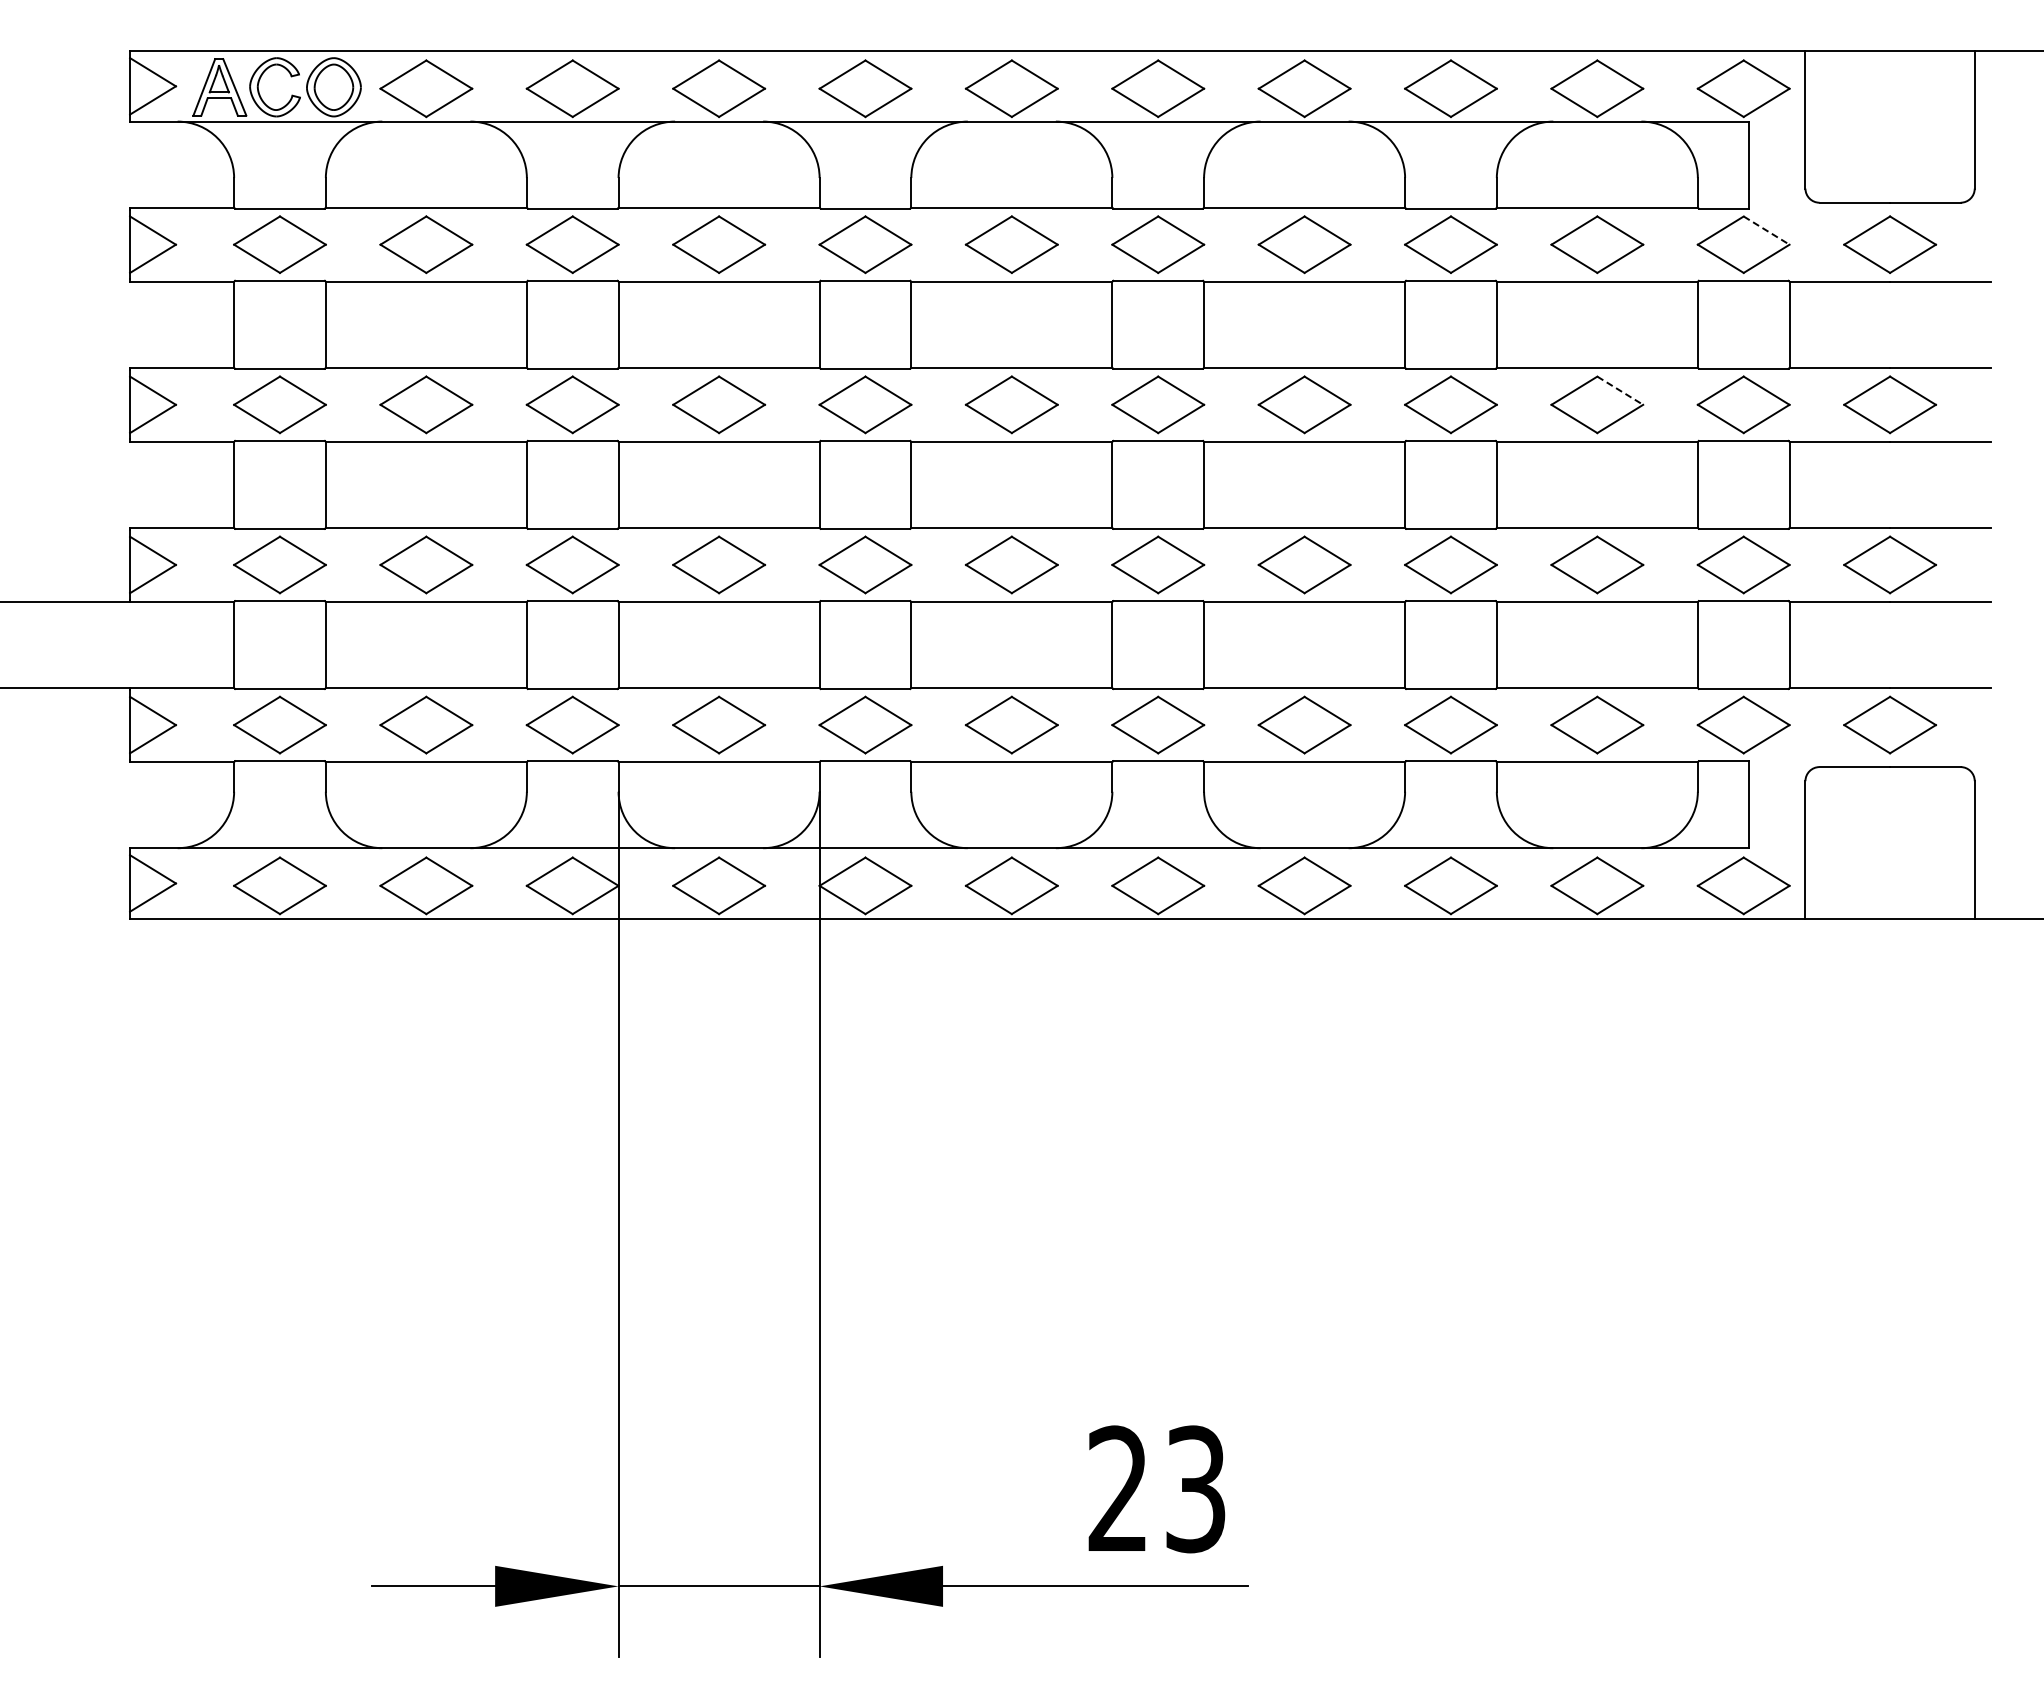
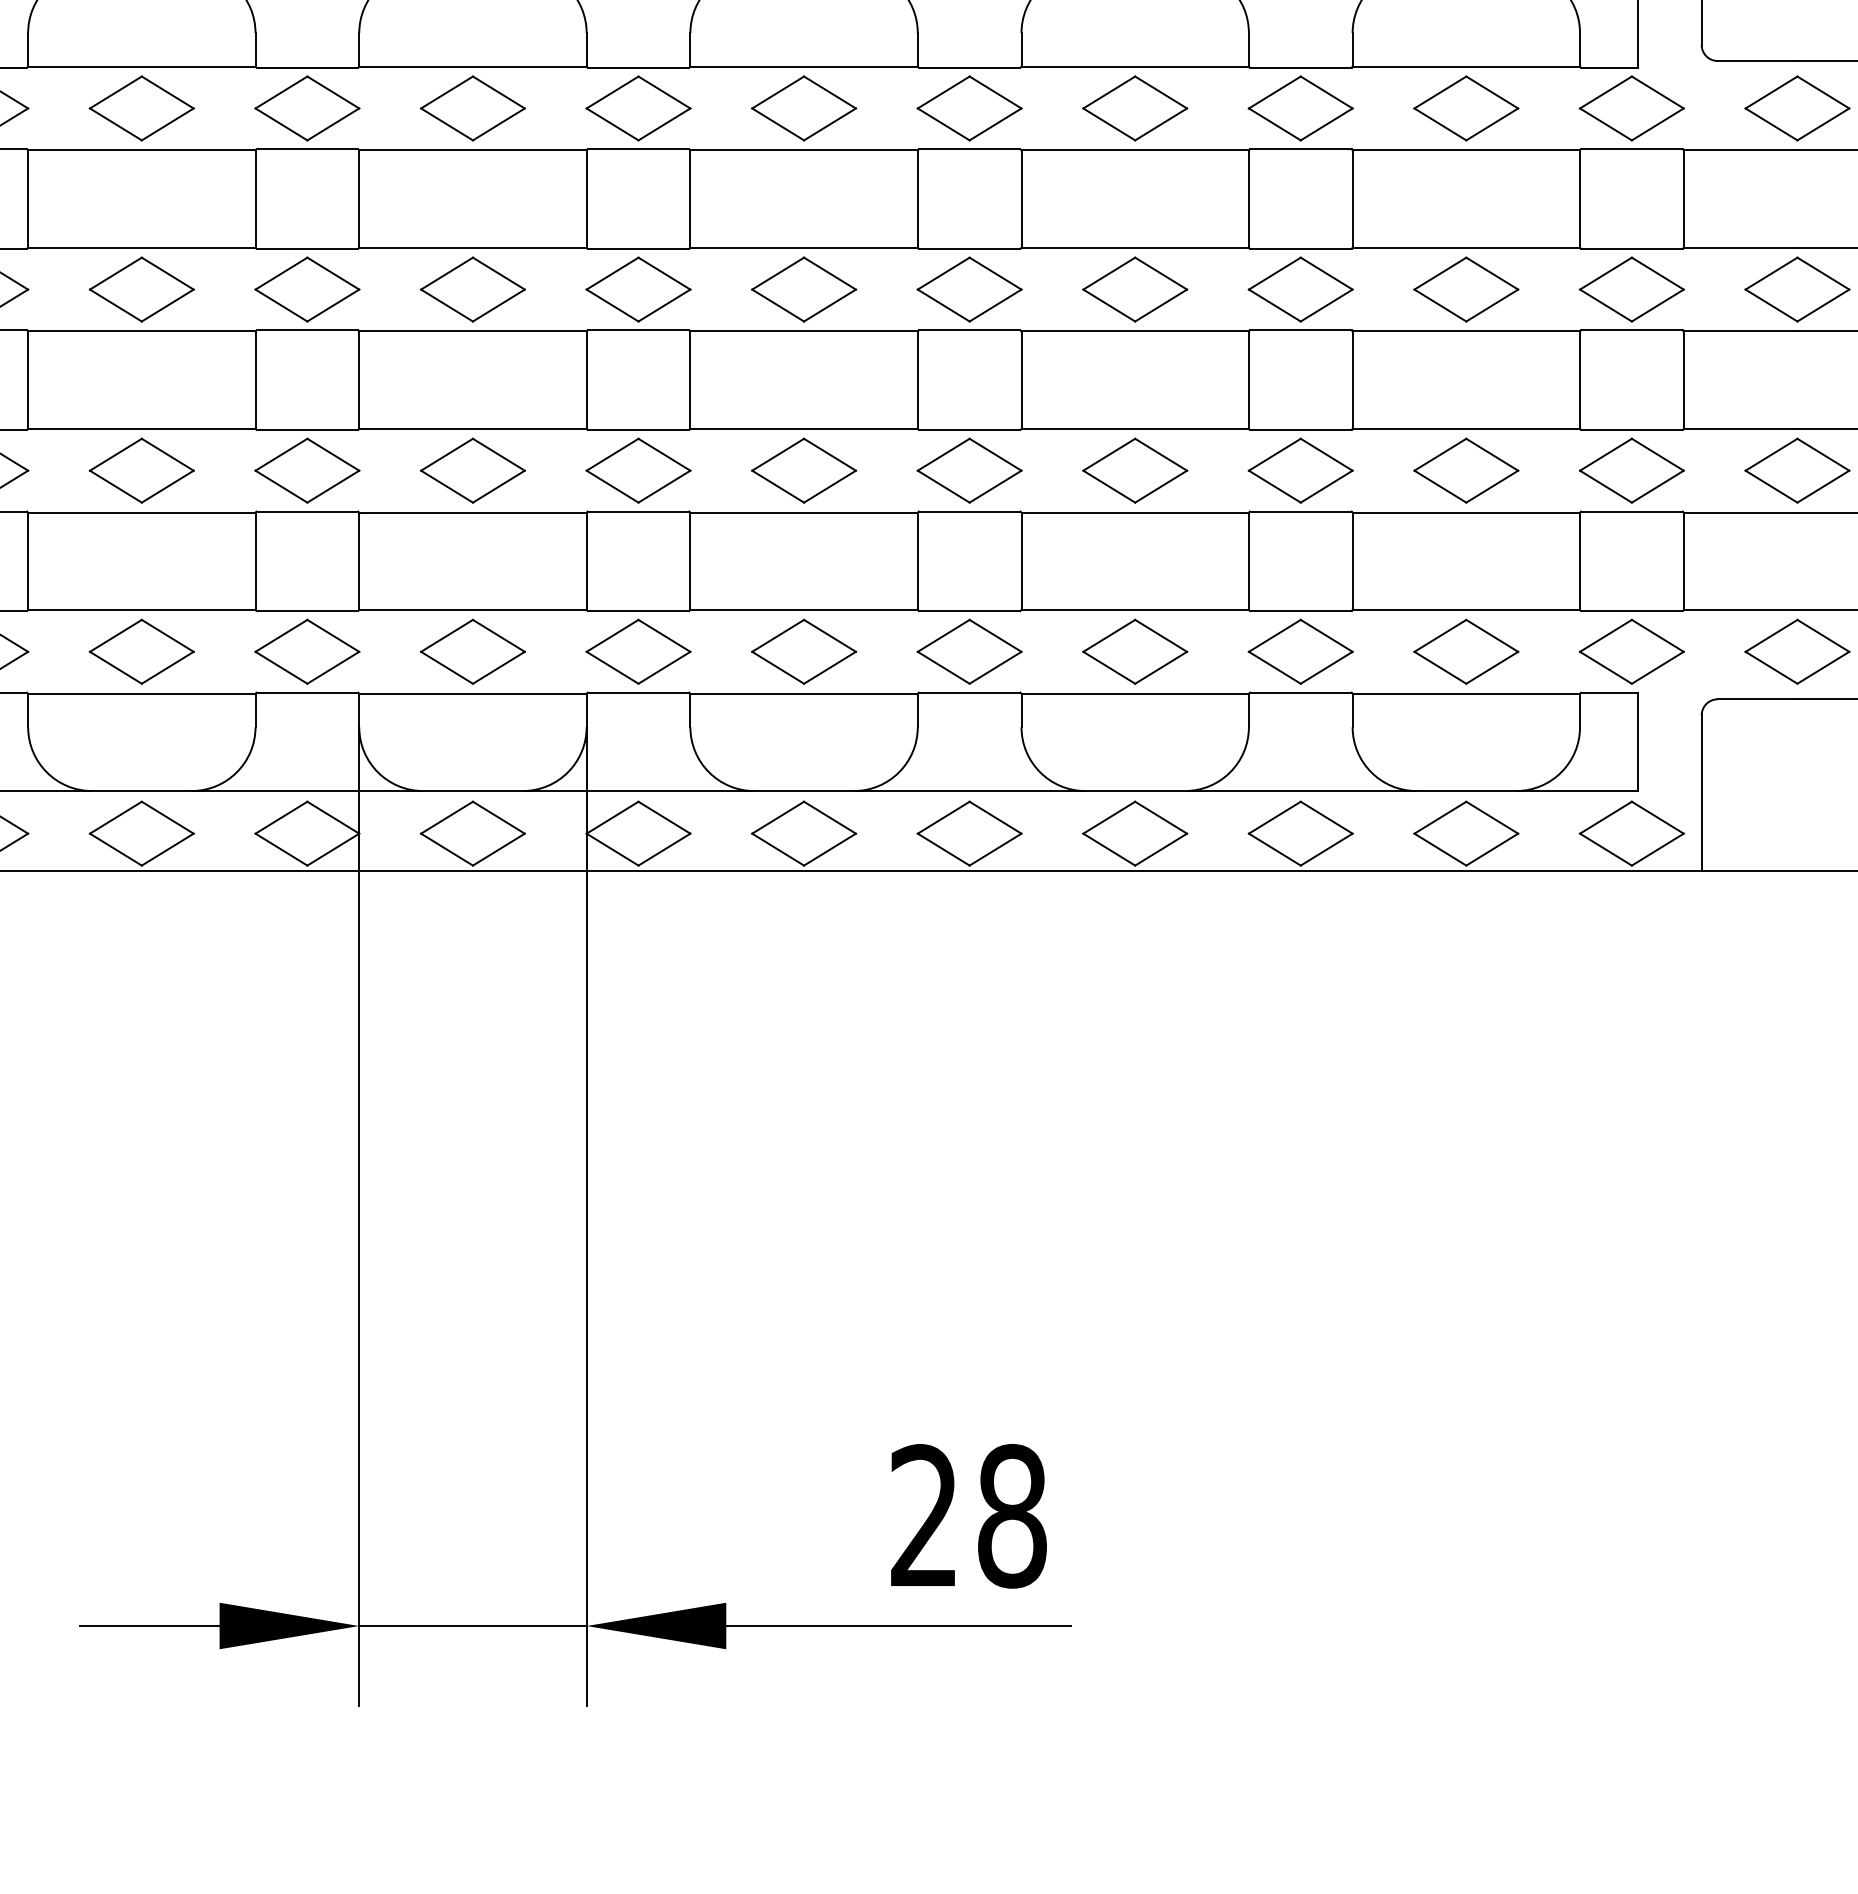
line: (1766, 230) -> (1657, 92), dashed -> solid
line: (1620, 390) -> (1492, 273), dashed -> solid
text: (1195, 1489) -> (1011, 1516), 23 -> 28

